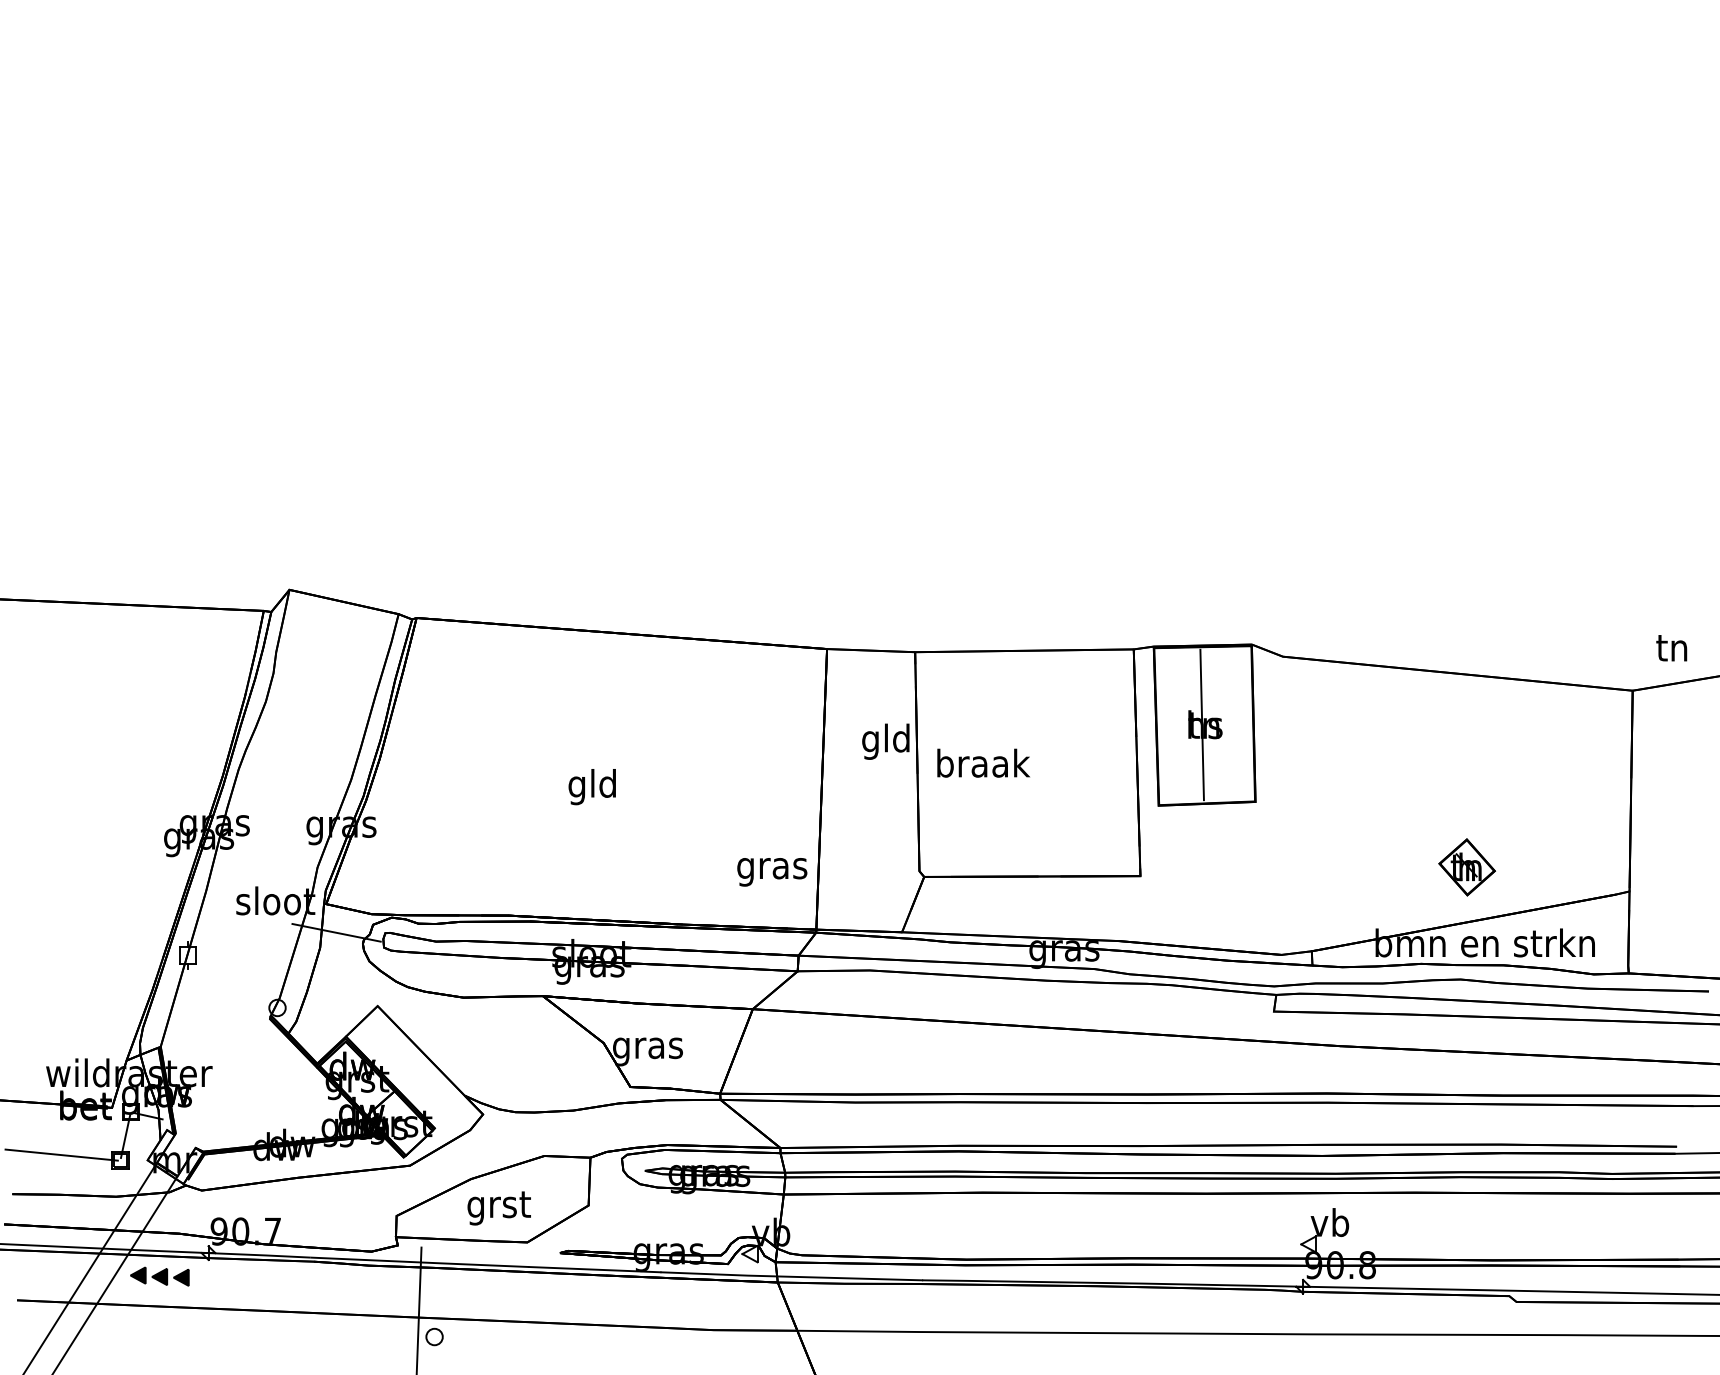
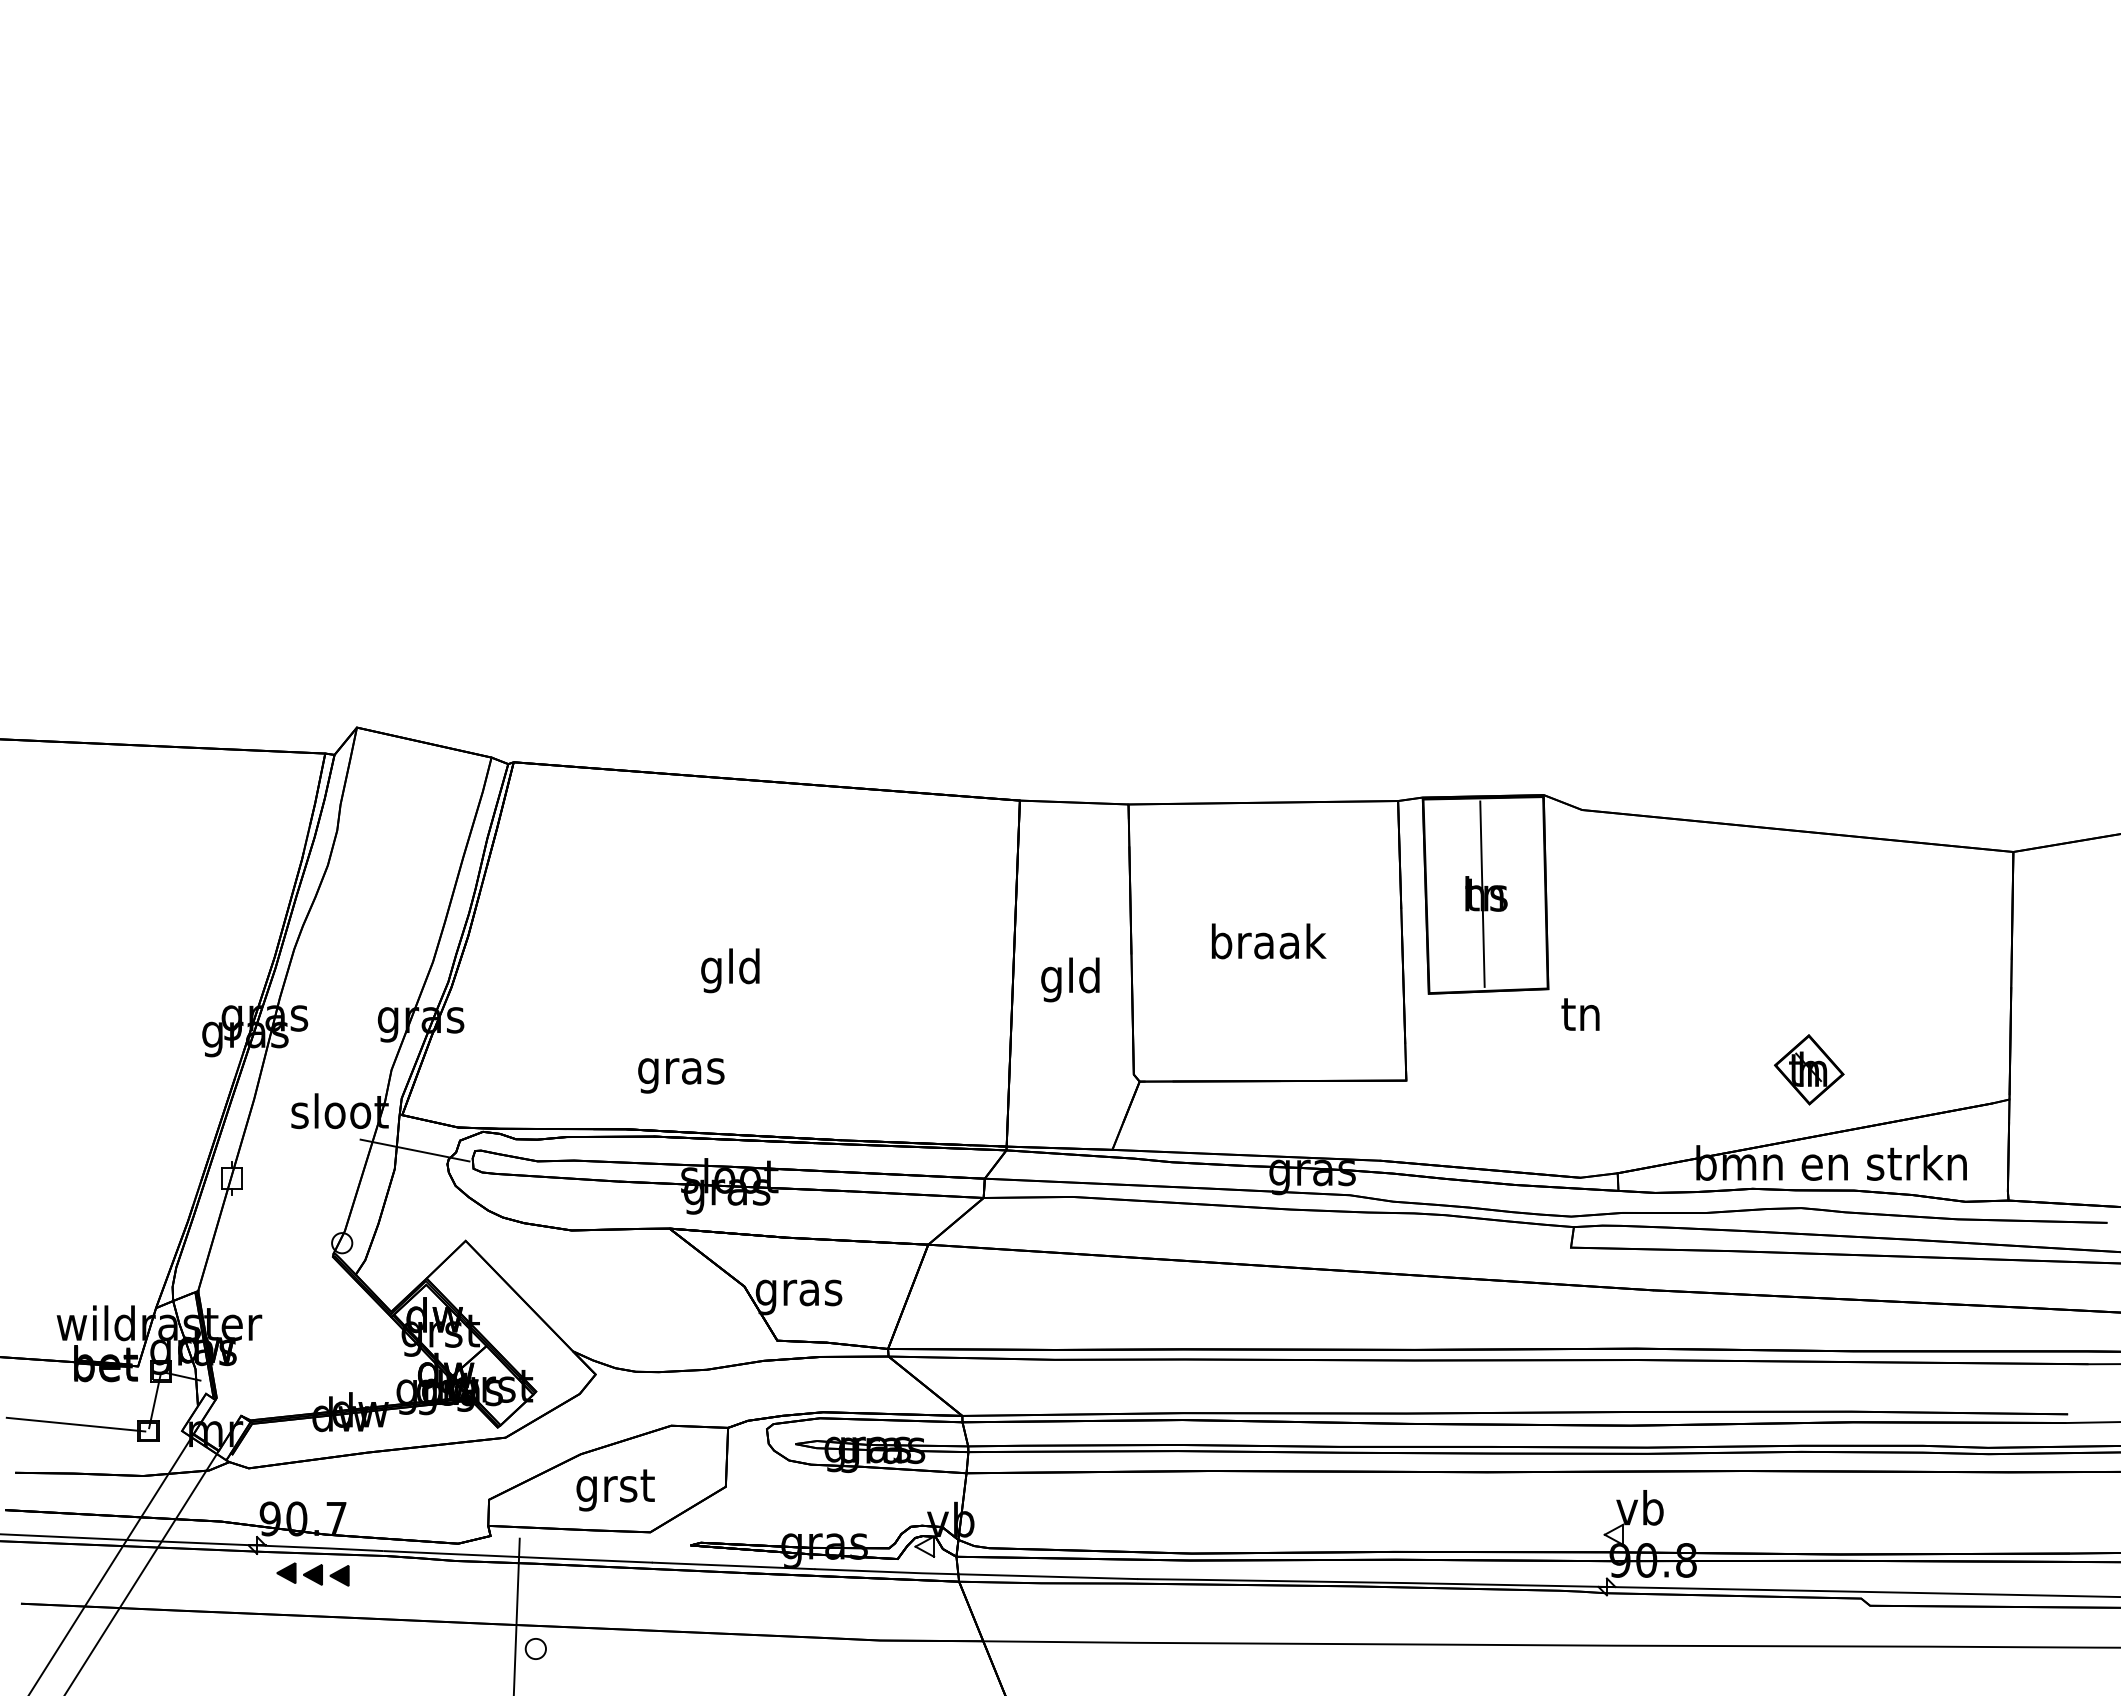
text: (1671, 648) -> (1580, 1014), moved
text: (885, 741) -> (1070, 979), moved
text: (983, 763) -> (1268, 941), moved
text: (772, 871) -> (681, 1075), moved
part: (159, 1276) -> (312, 1574), moved

